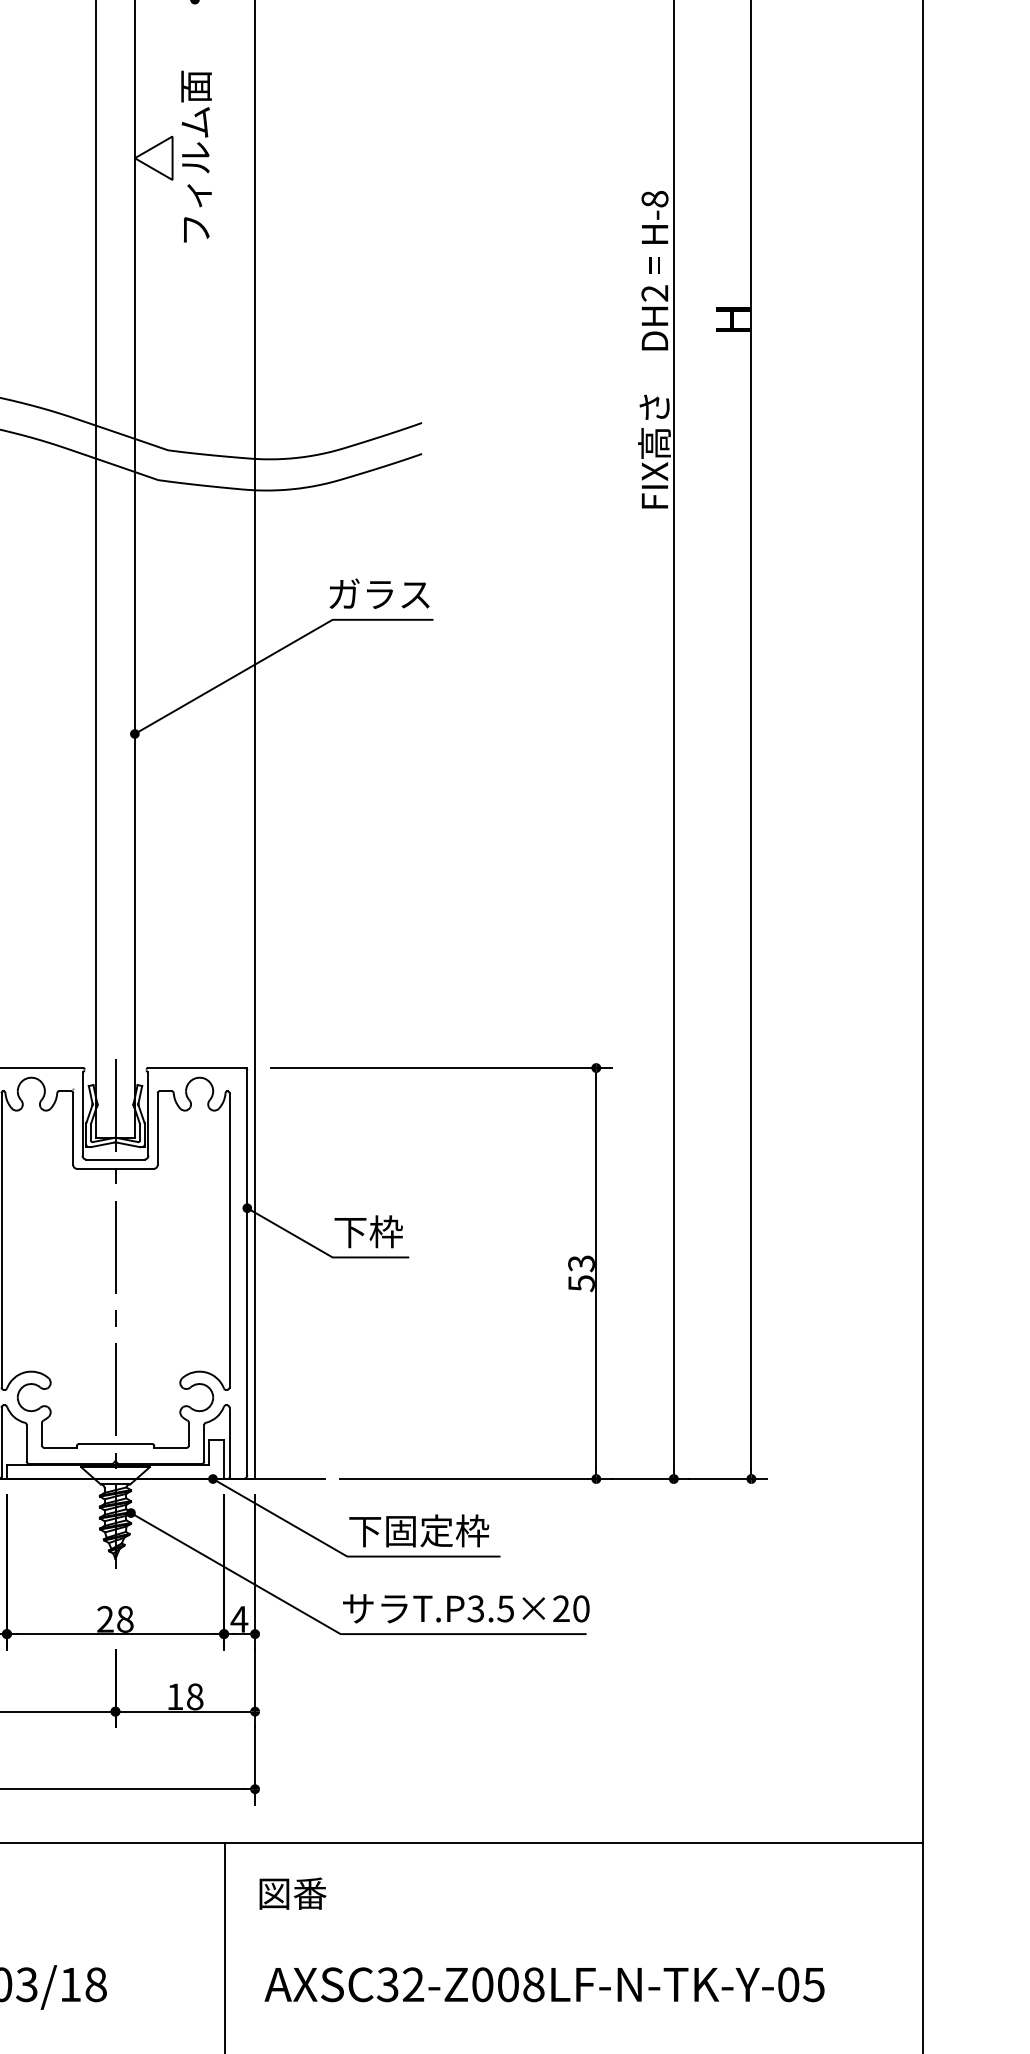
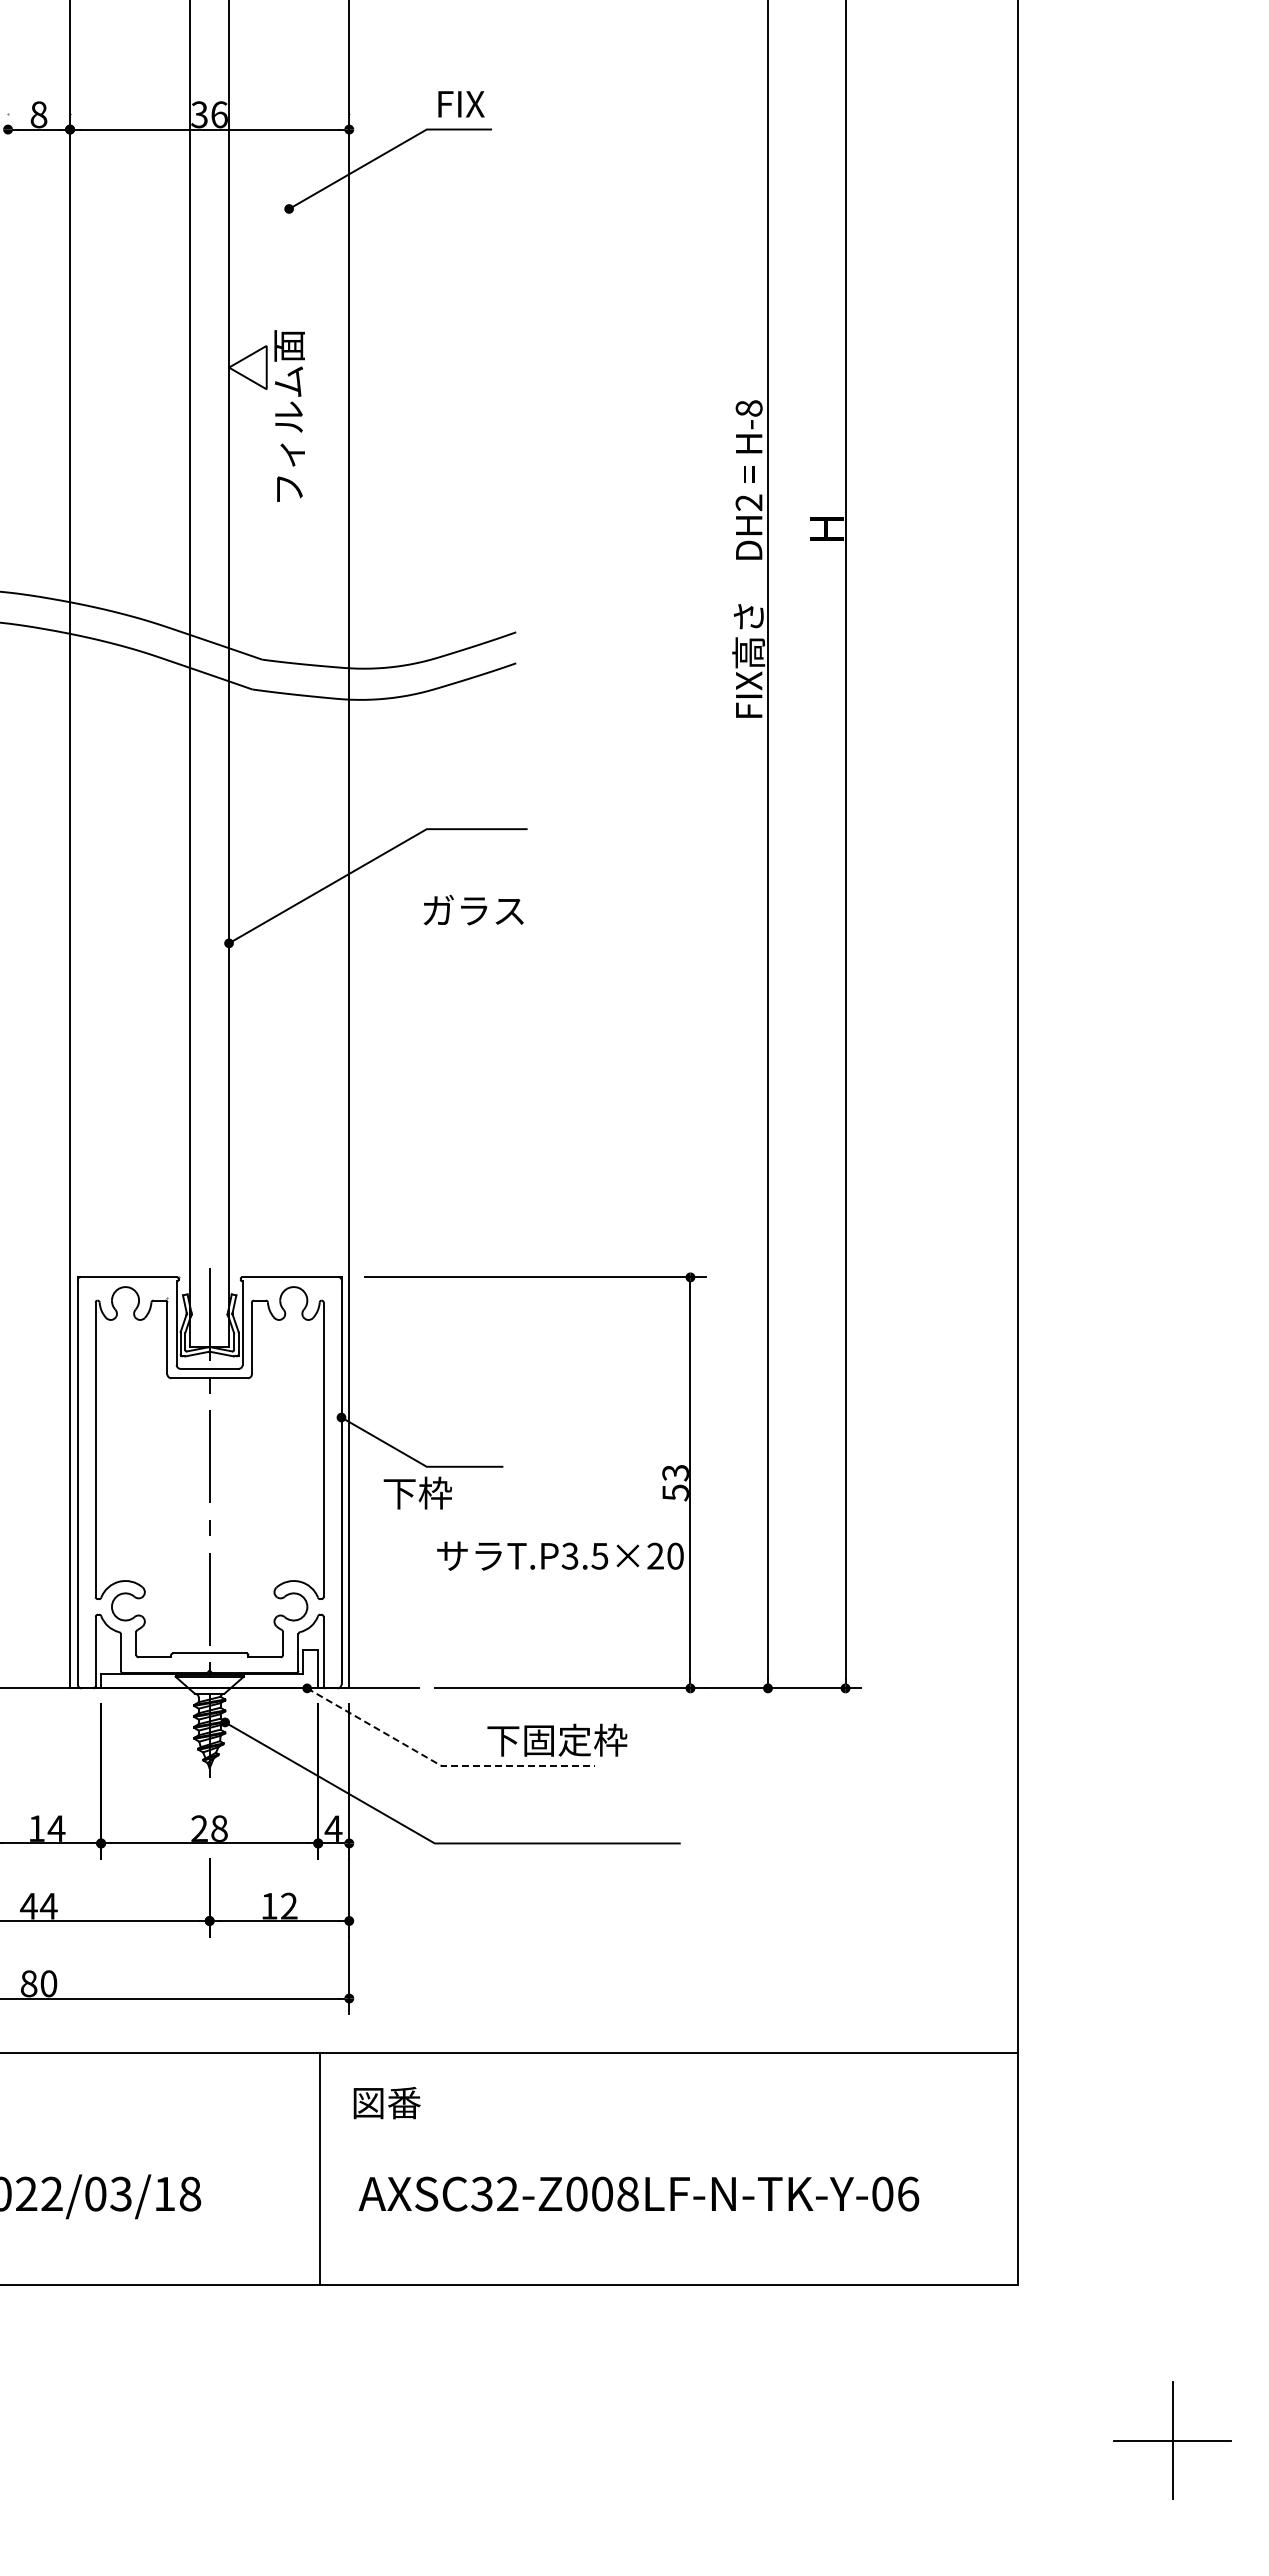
text: (196, 156) -> (289, 415), moved
text: (379, 594) -> (473, 910), moved
text: (368, 1231) -> (417, 1492), moved
text: (419, 1530) -> (557, 1739), moved
line: (347, 1556) -> (441, 1765), solid -> dashed
text: (466, 1608) -> (560, 1555), moved
text: (195, 1696) -> (289, 1905), 18 -> 12
text: (814, 1984) -> (908, 2193), AXSC32-Z008LF-N-TK-Y-05 -> AXSC32-Z008LF-N-TK-Y-06

